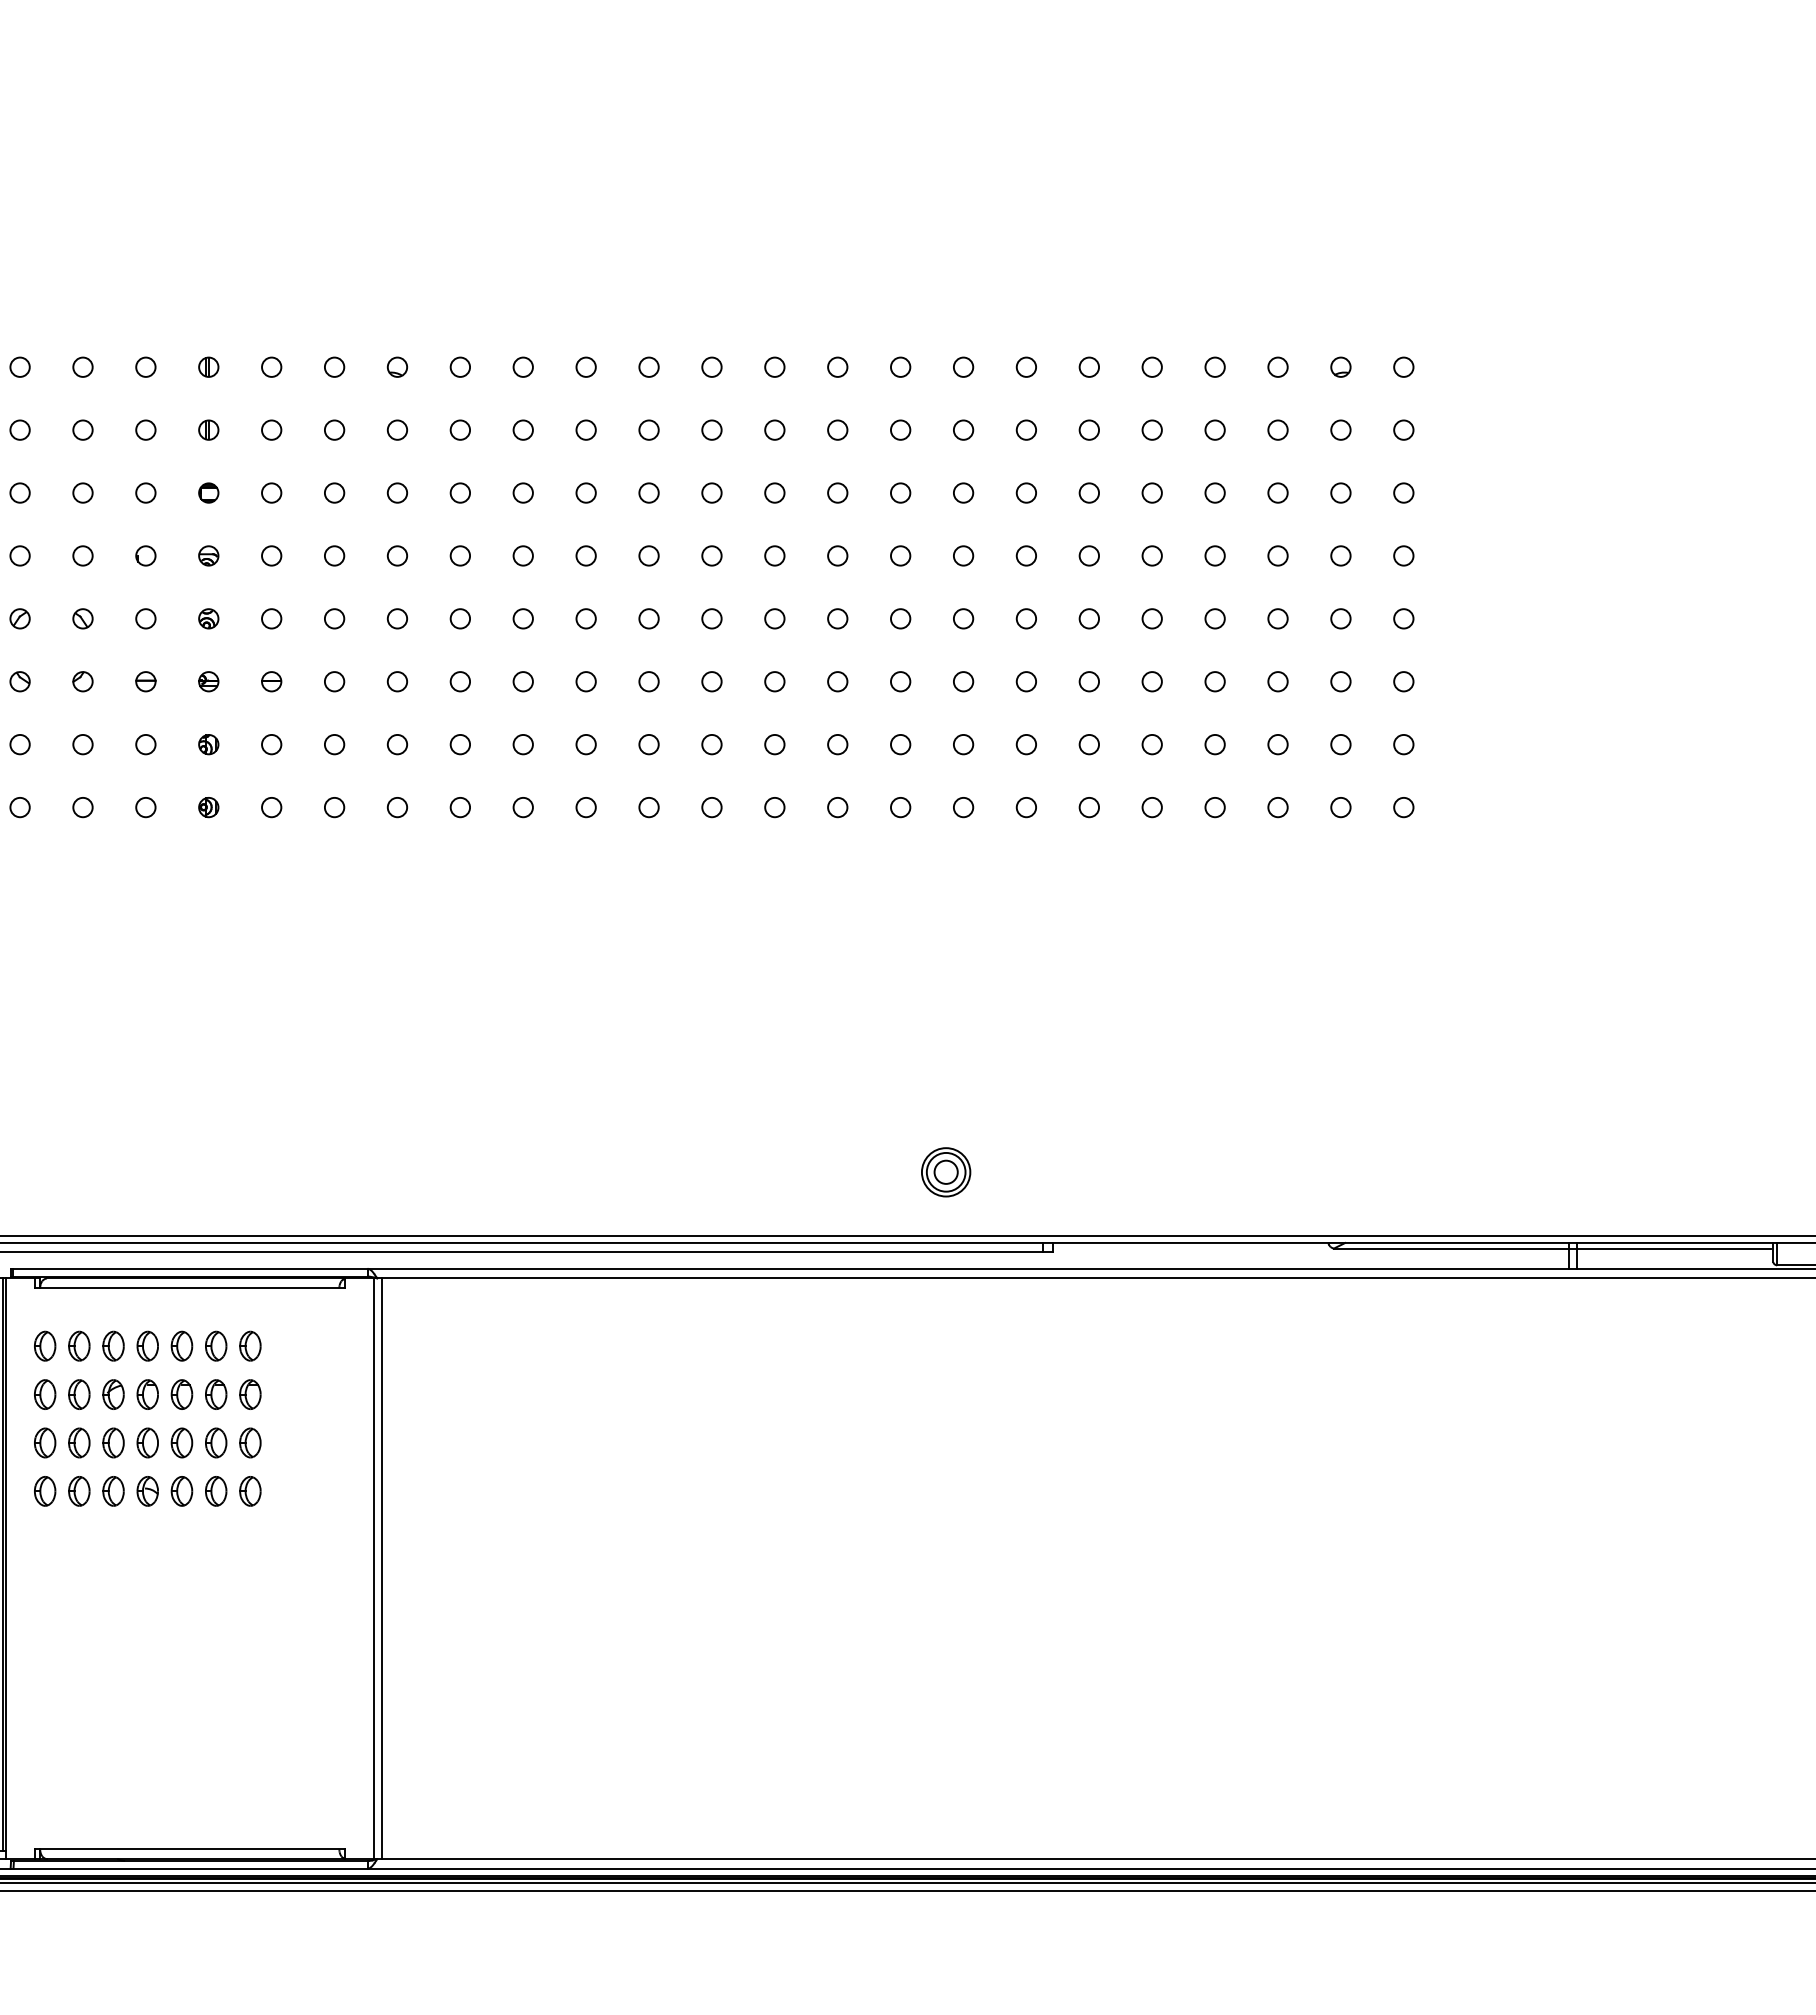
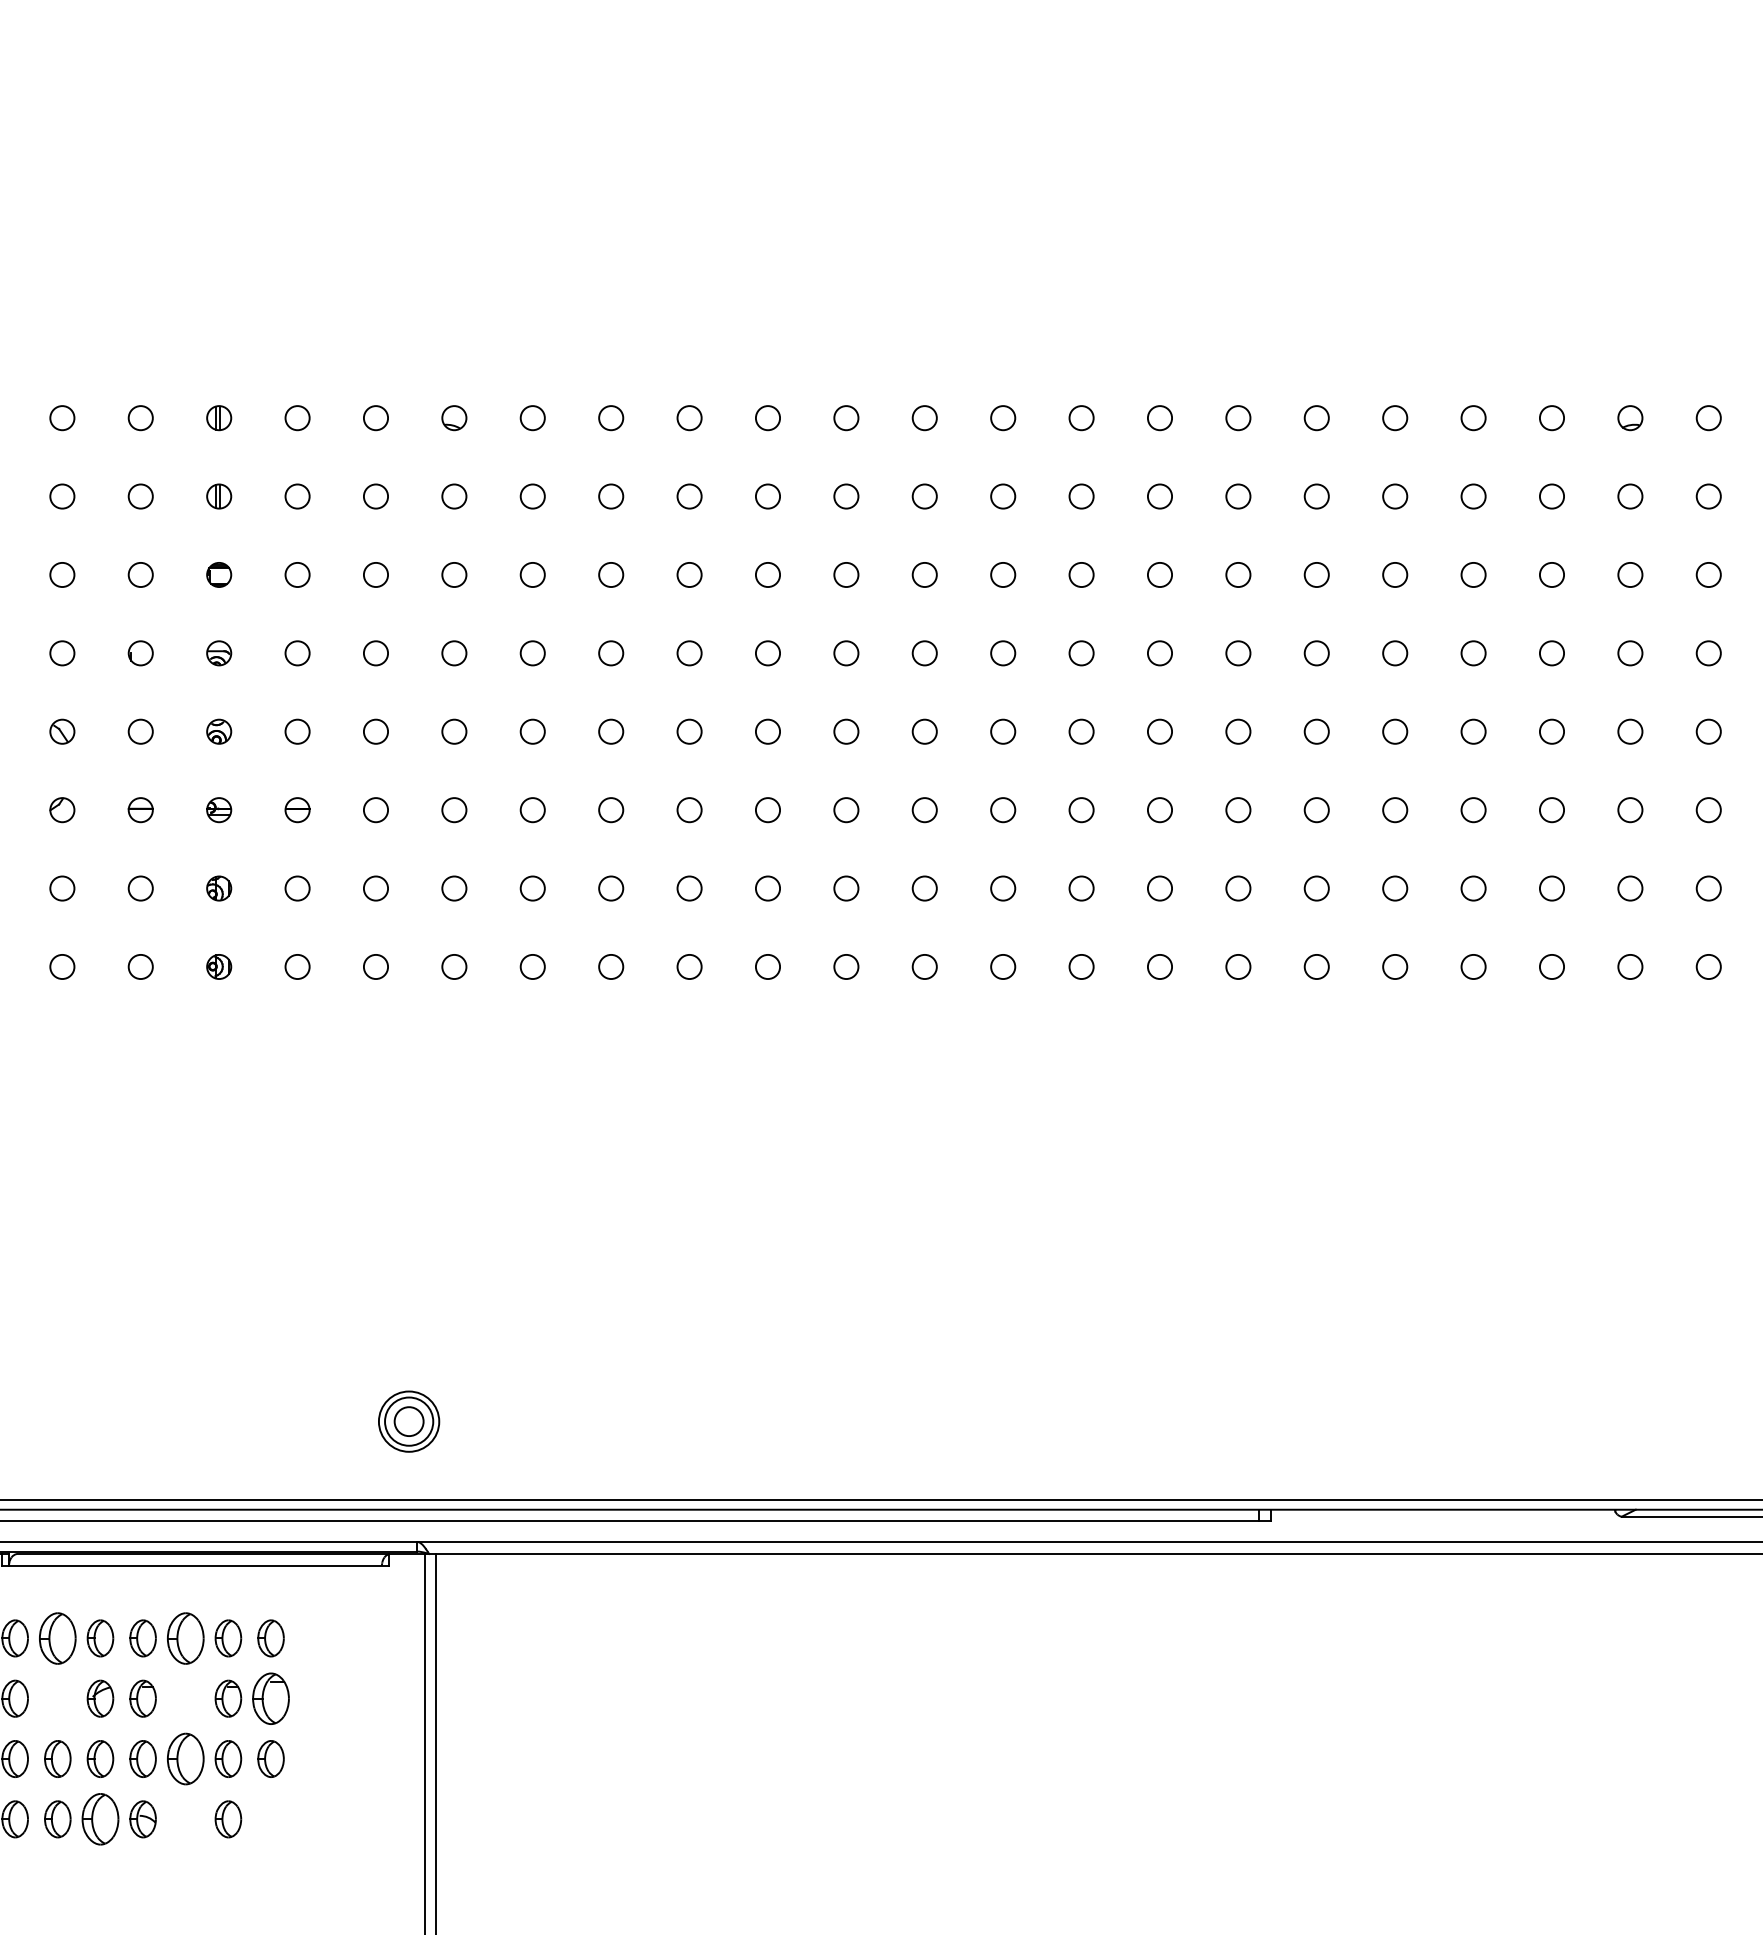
part: (946, 1172) -> (409, 1421), moved
part: (79, 1345) -> (58, 1637), size x1.4
part: (181, 1345) -> (185, 1637), size x1.4
part: (79, 1394) -> (58, 1698), removed
part: (181, 1394) -> (185, 1698), removed
part: (250, 1394) -> (271, 1698), size x1.4
part: (181, 1442) -> (185, 1758), size x1.4
part: (113, 1491) -> (100, 1819), size x1.4
part: (181, 1491) -> (185, 1819), removed
part: (250, 1491) -> (271, 1819), removed

